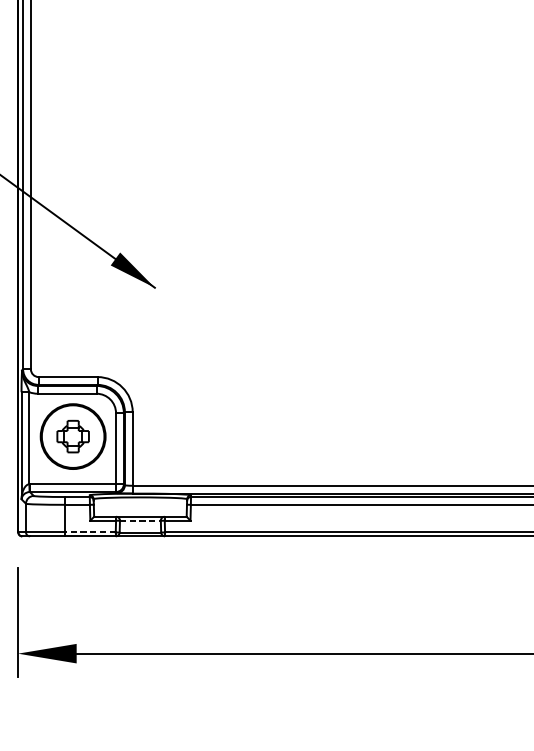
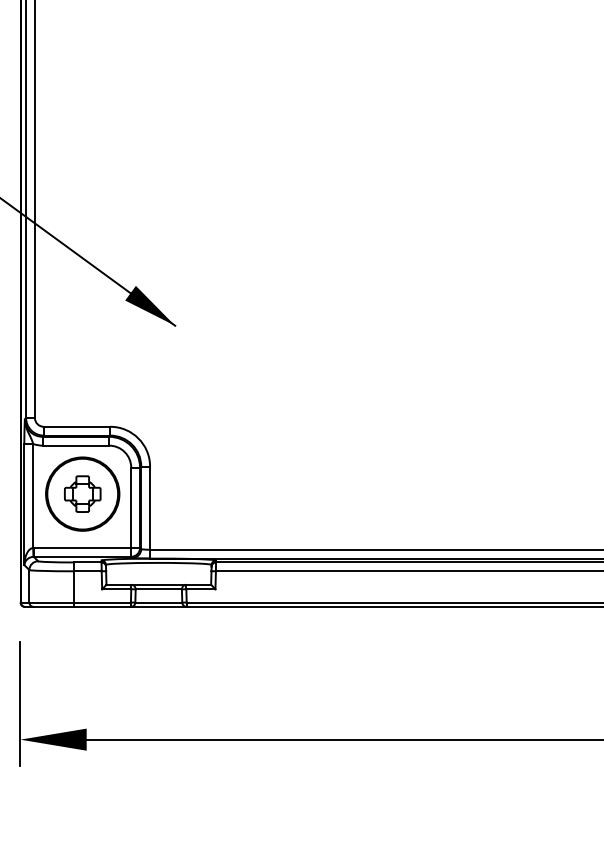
line: (141, 520) -> (159, 589), dashed -> solid
line: (90, 532) -> (102, 602), dashed -> solid

